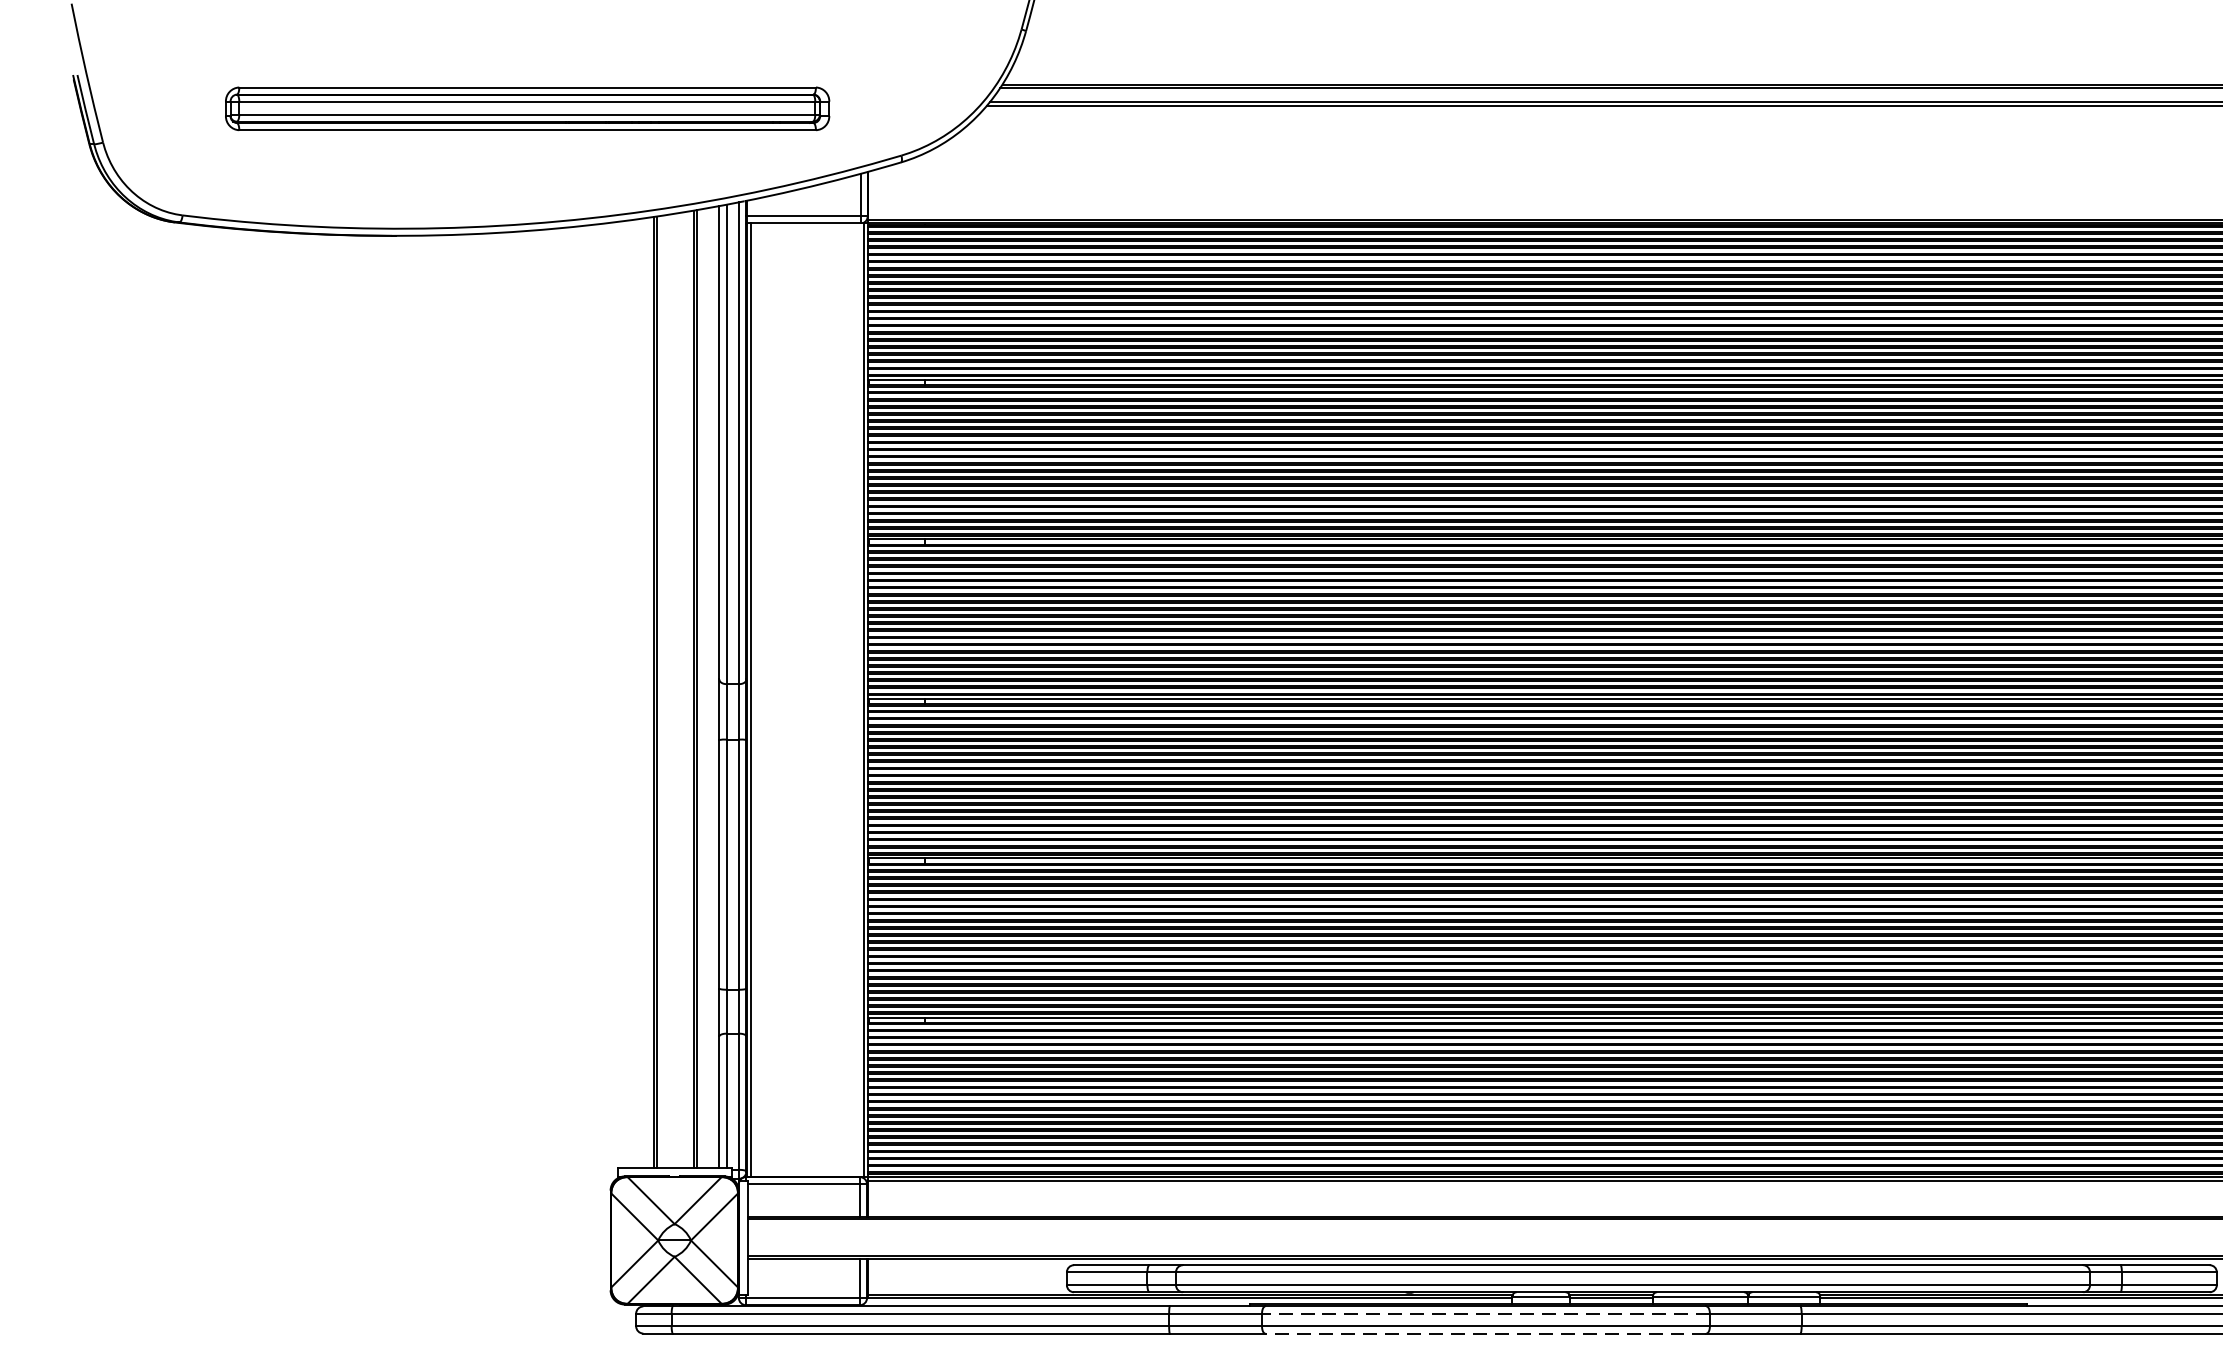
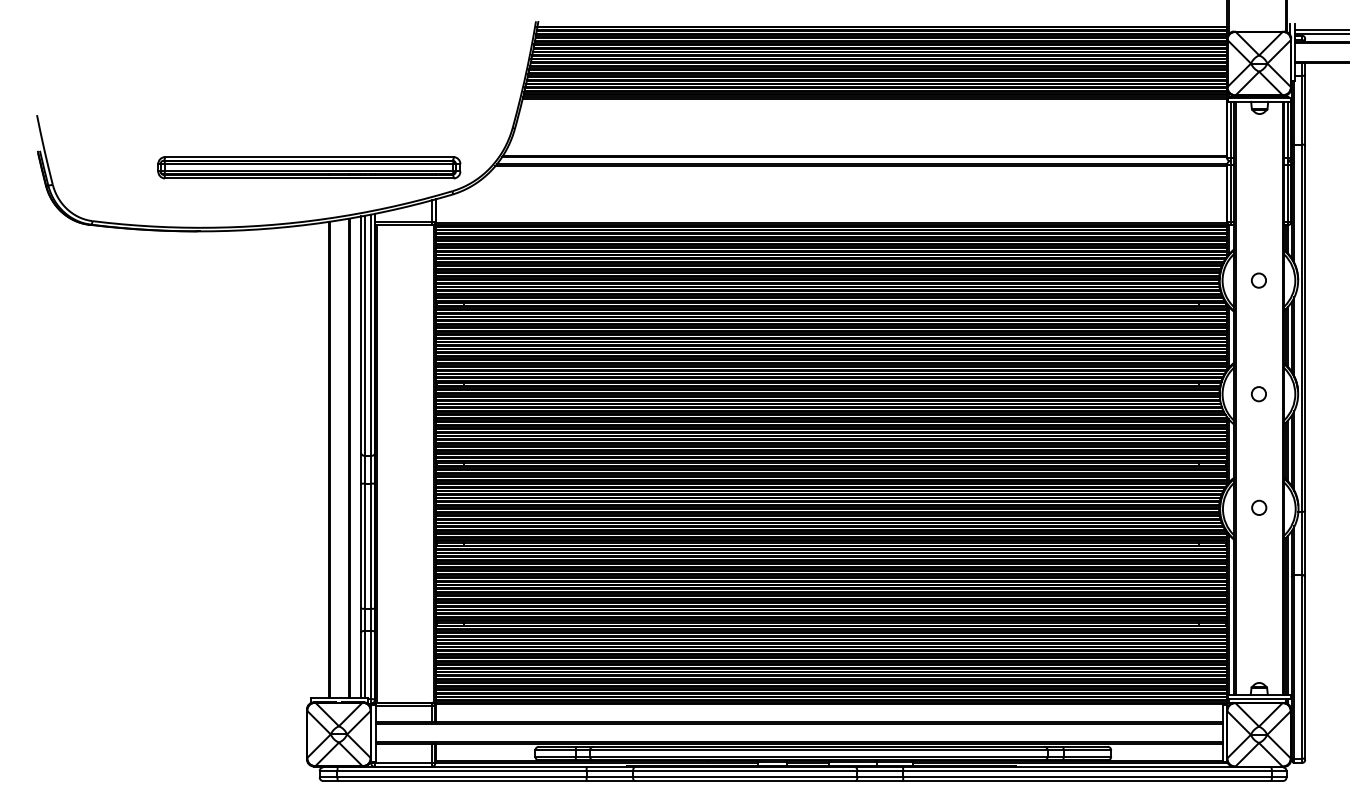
part: (527, 108) -> (309, 167), moved
line: (1484, 1314) -> (744, 771), dashed -> solid
line: (1484, 1334) -> (744, 781), dashed -> solid

